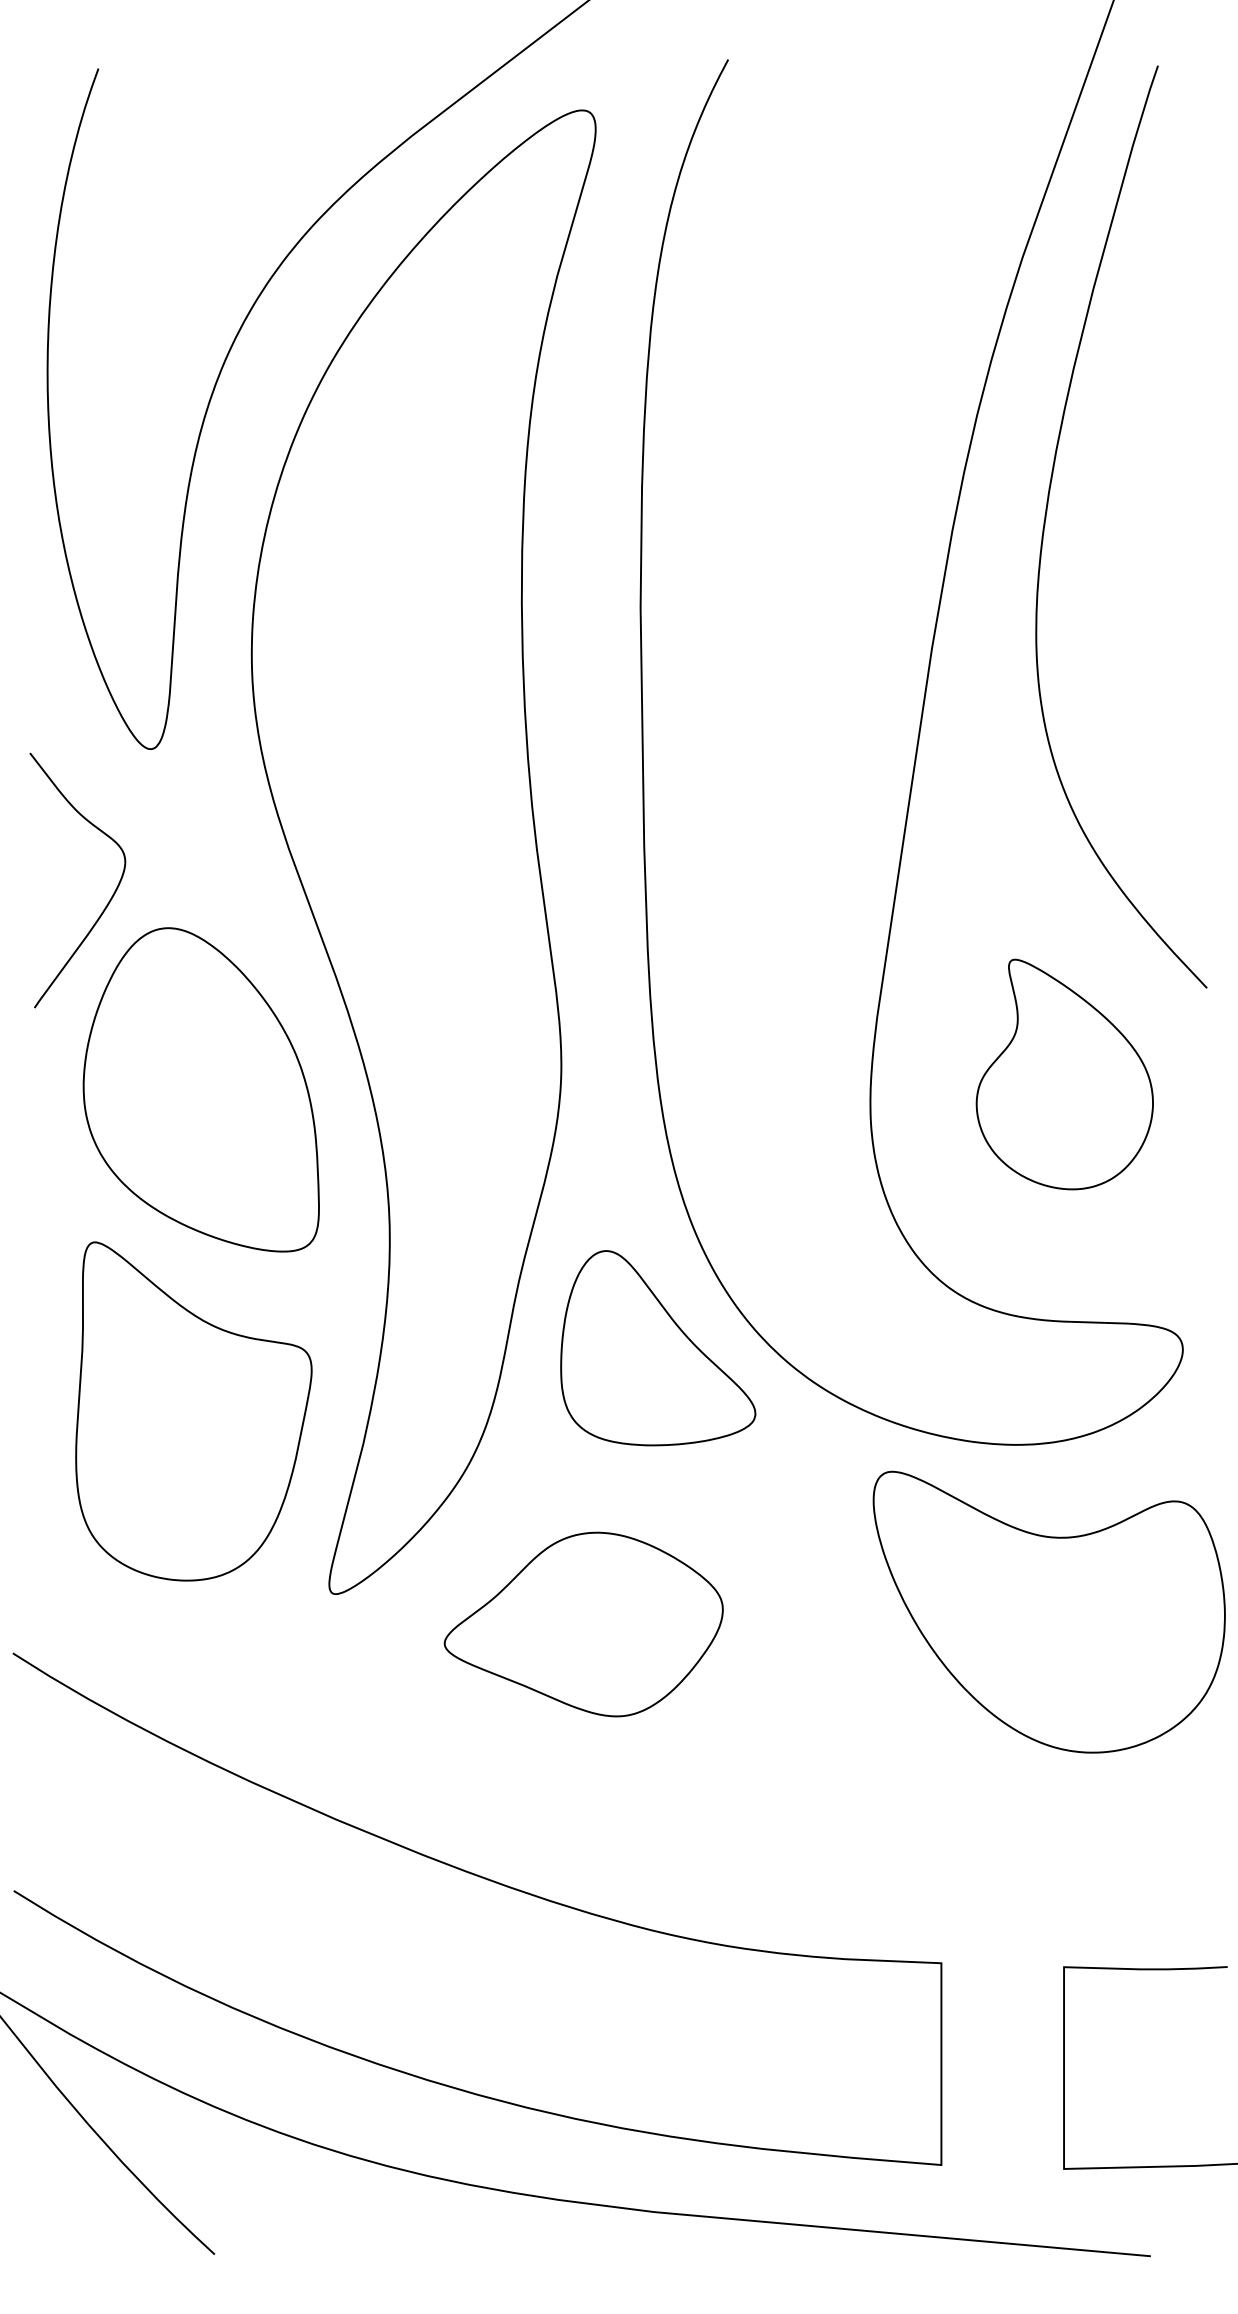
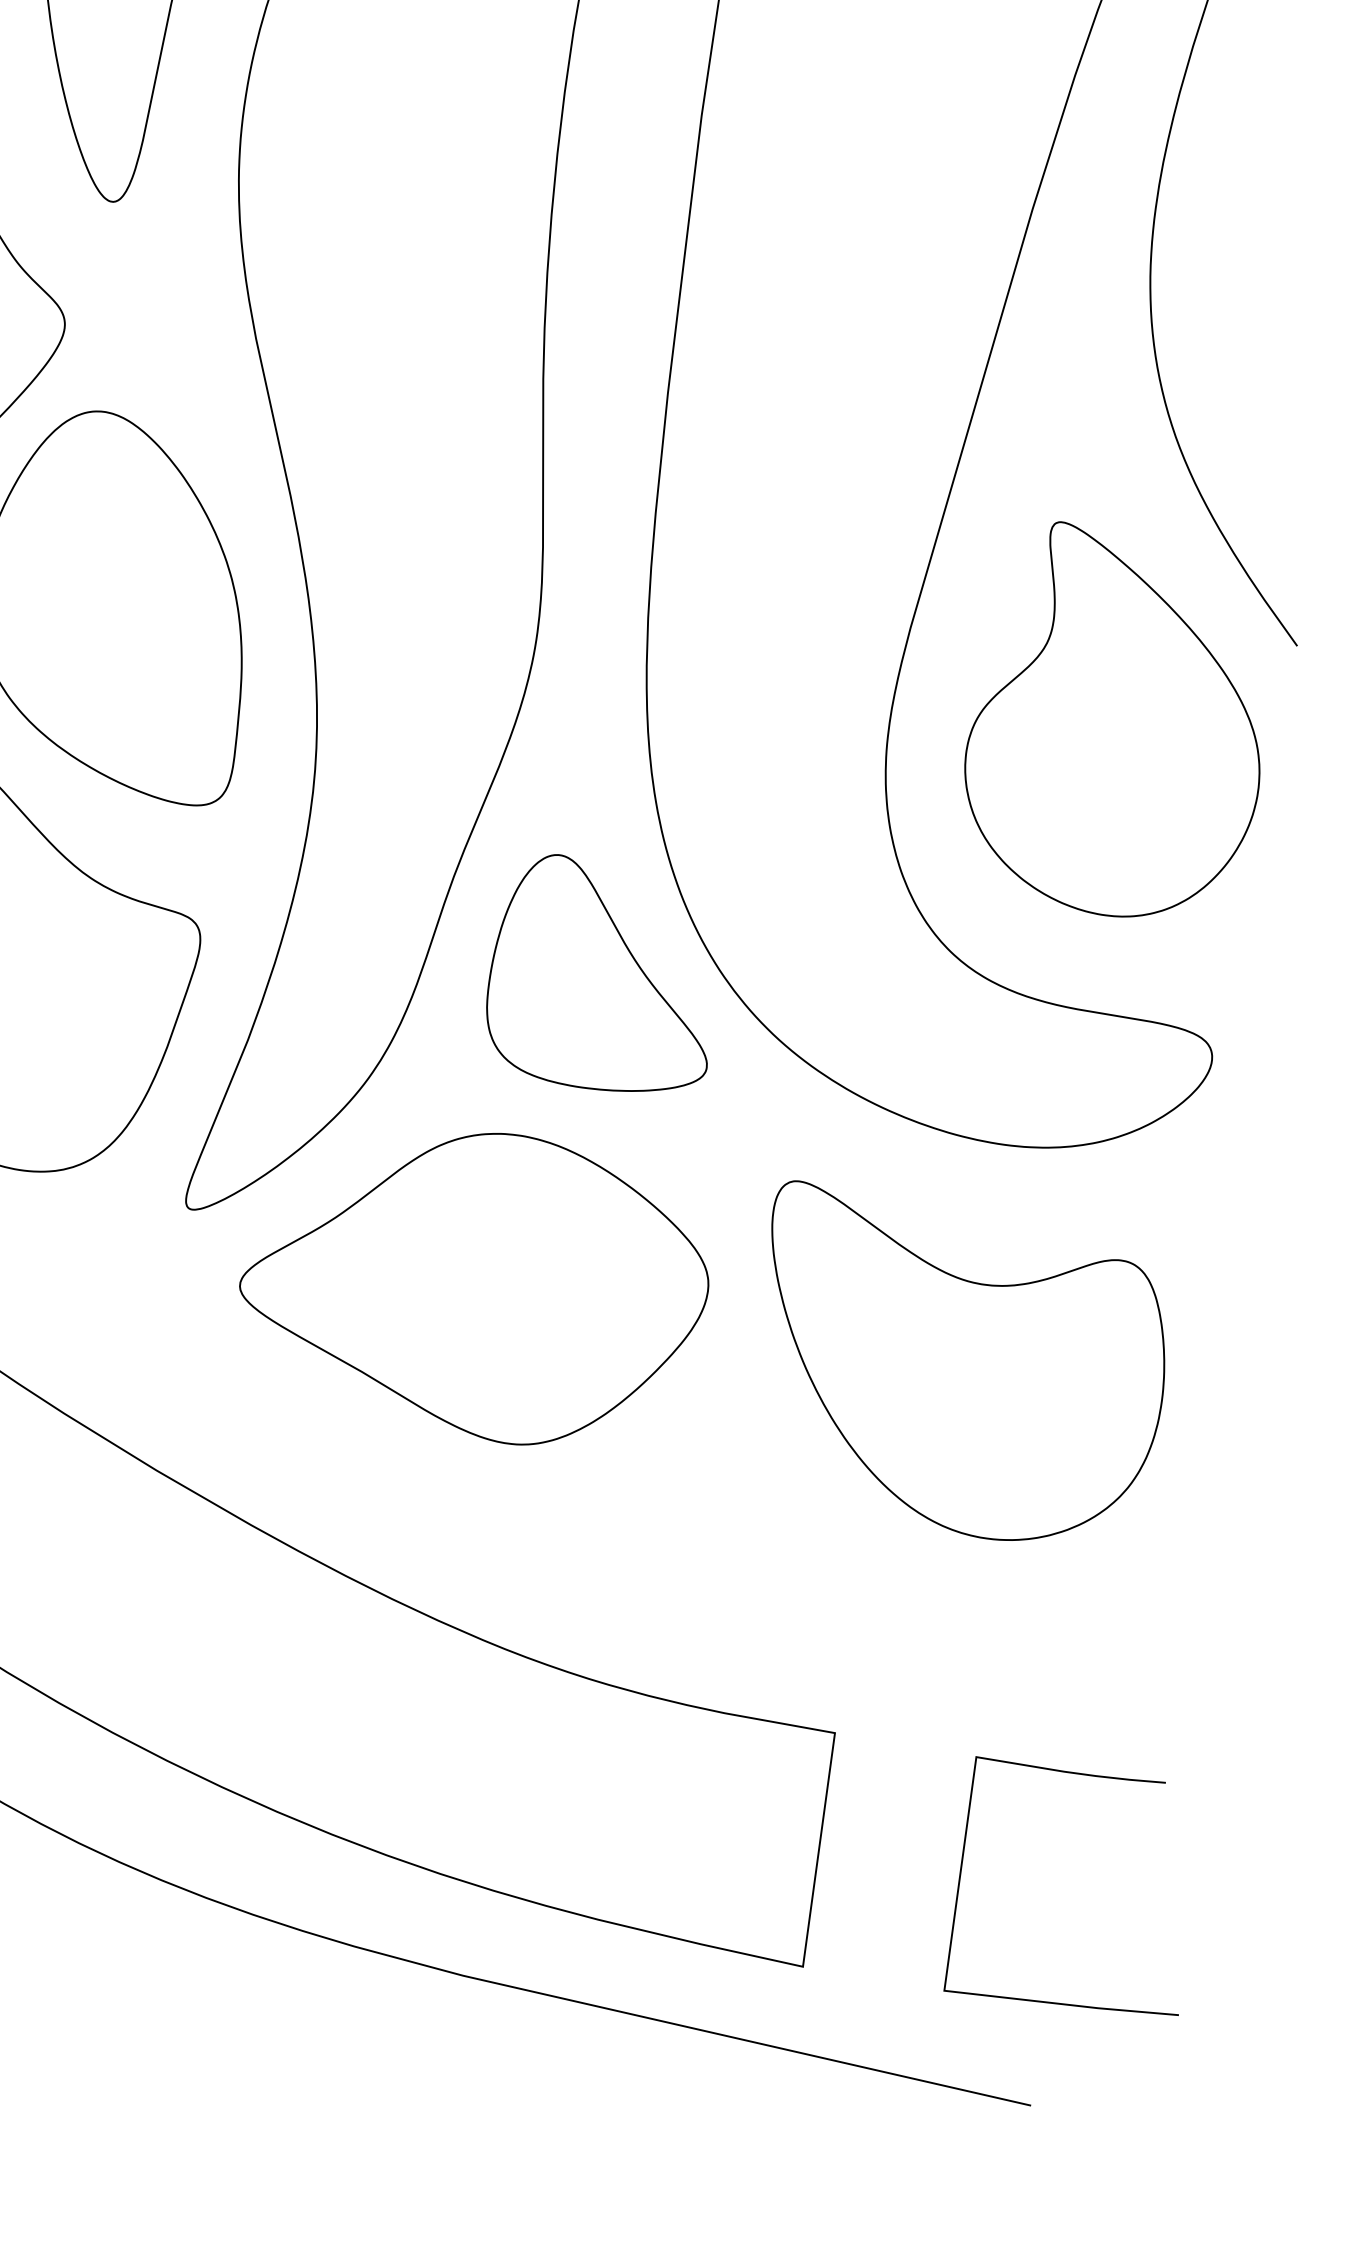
part: (1064, 1074) -> (1118, 723), size x1.43
part: (1048, 1611) -> (958, 1368), moved
part: (583, 1624) -> (474, 1284), size x1.43

